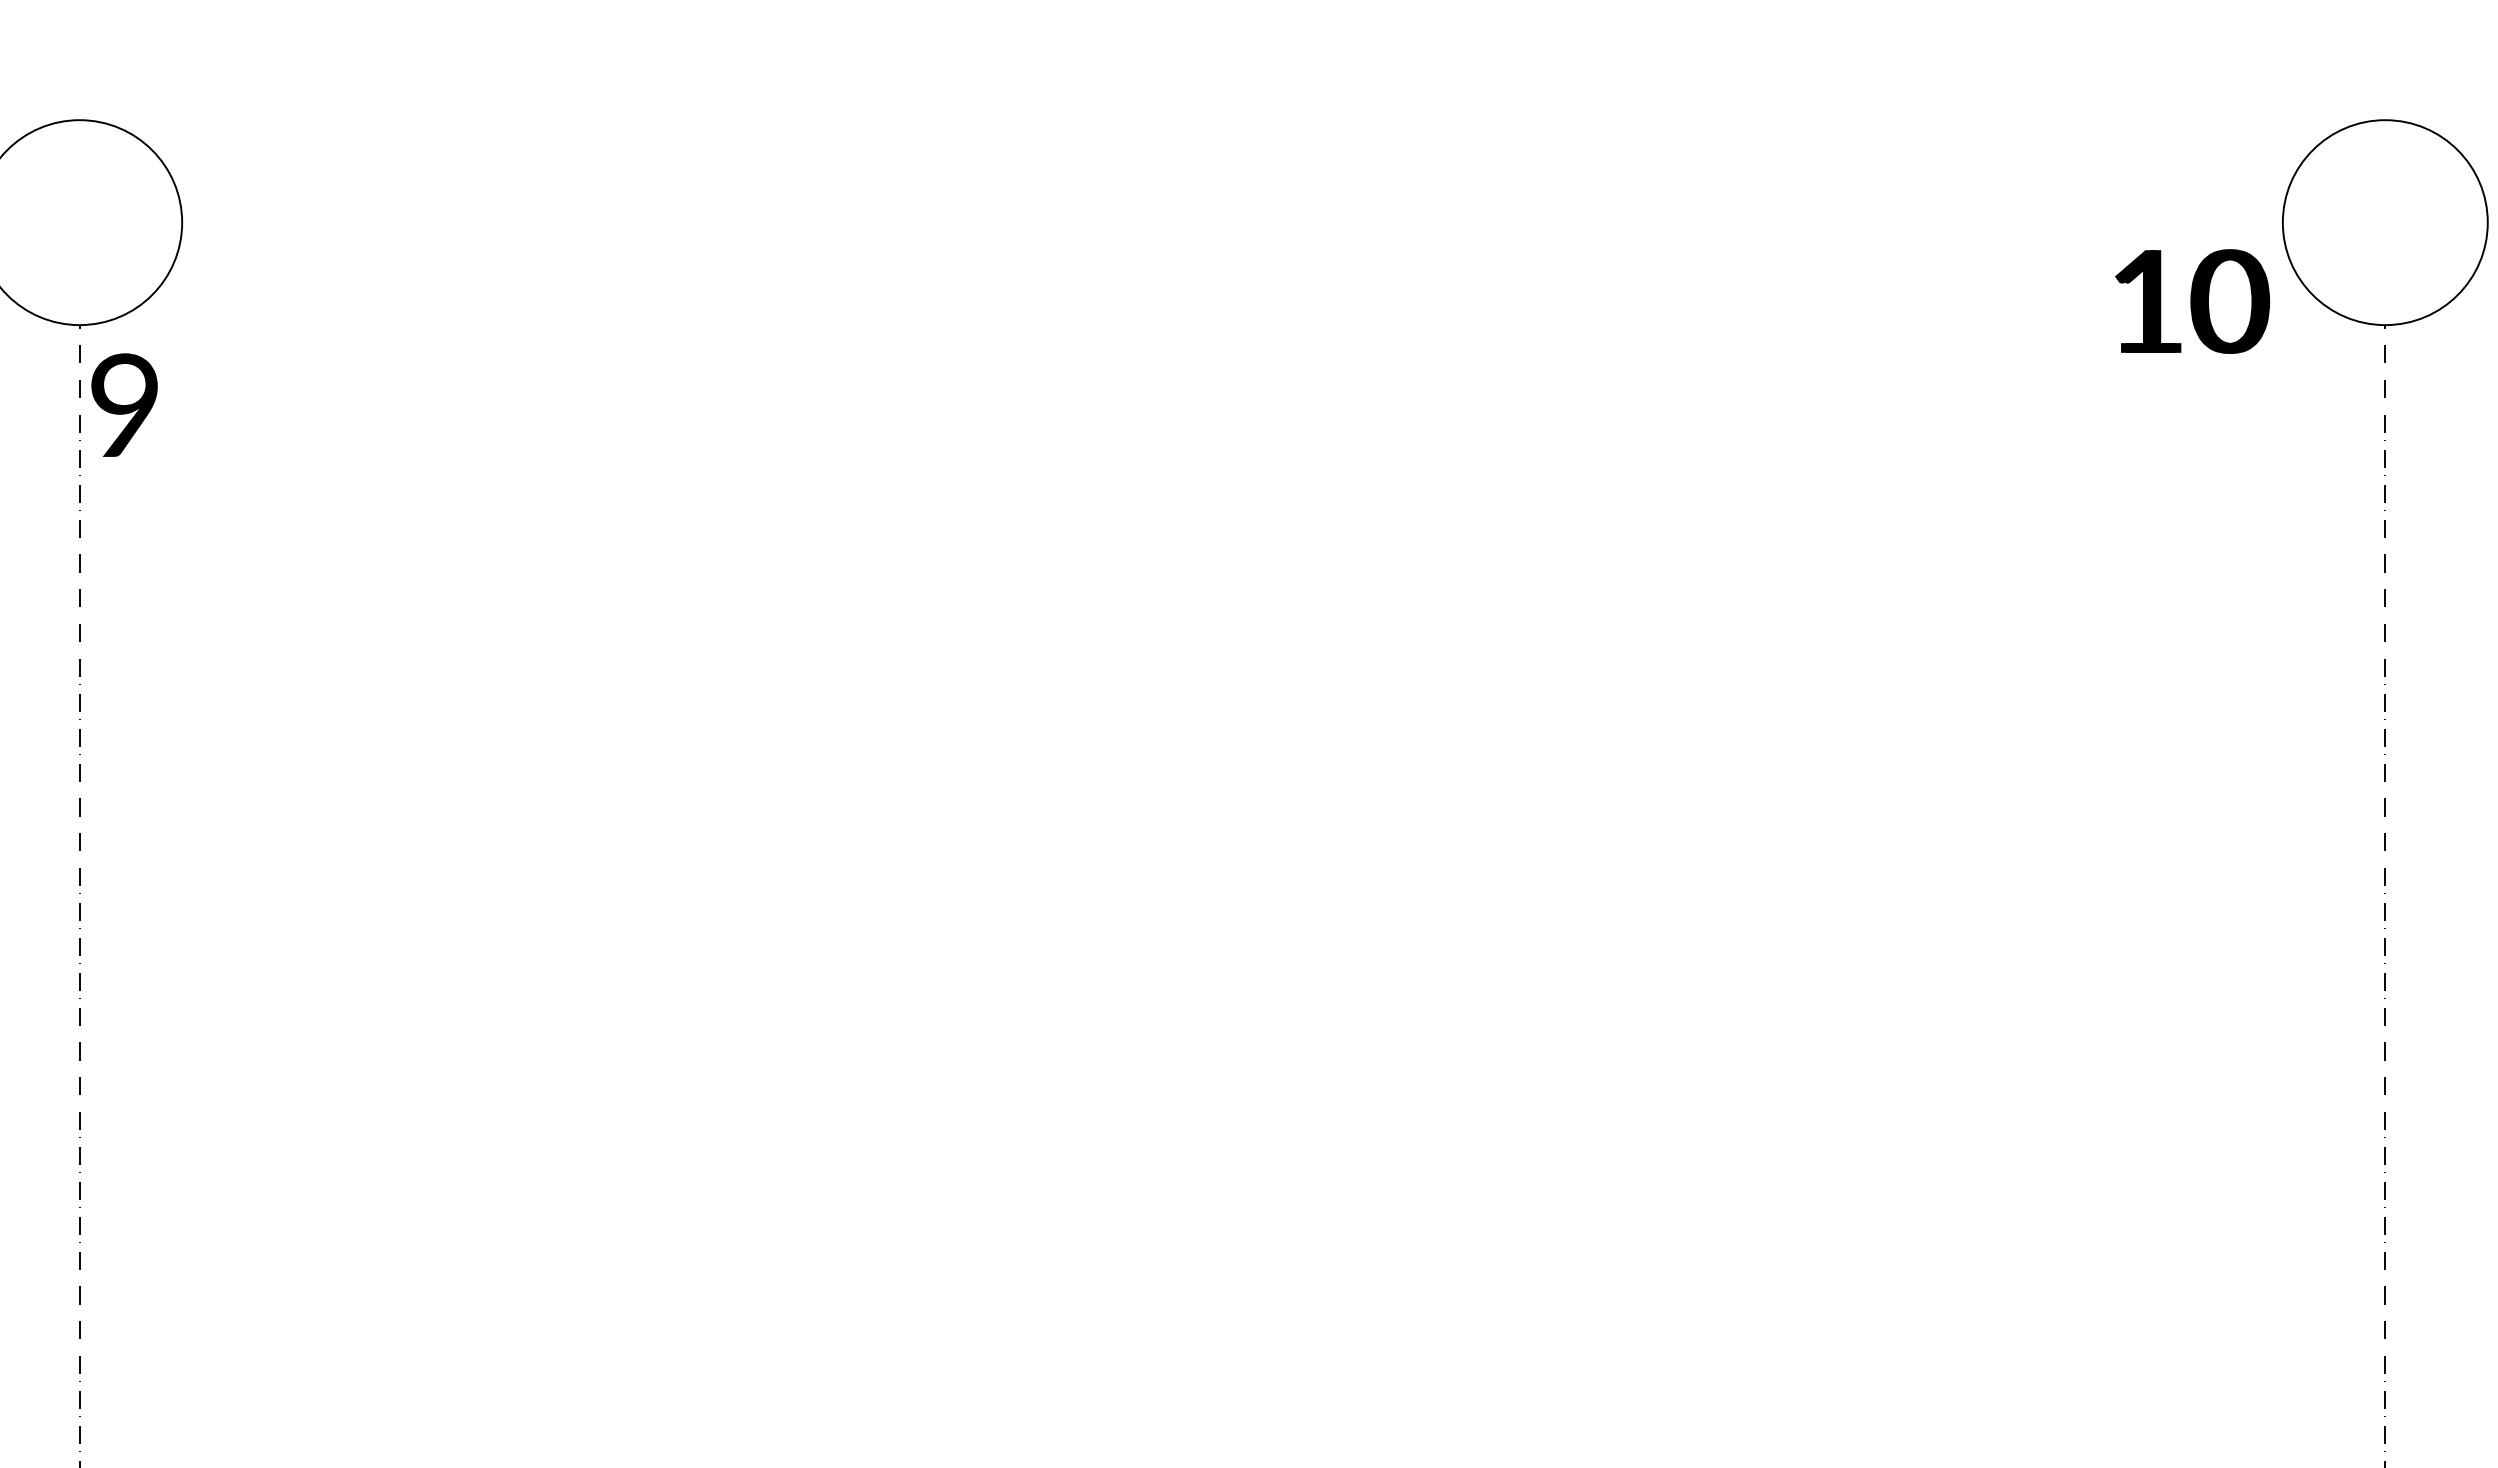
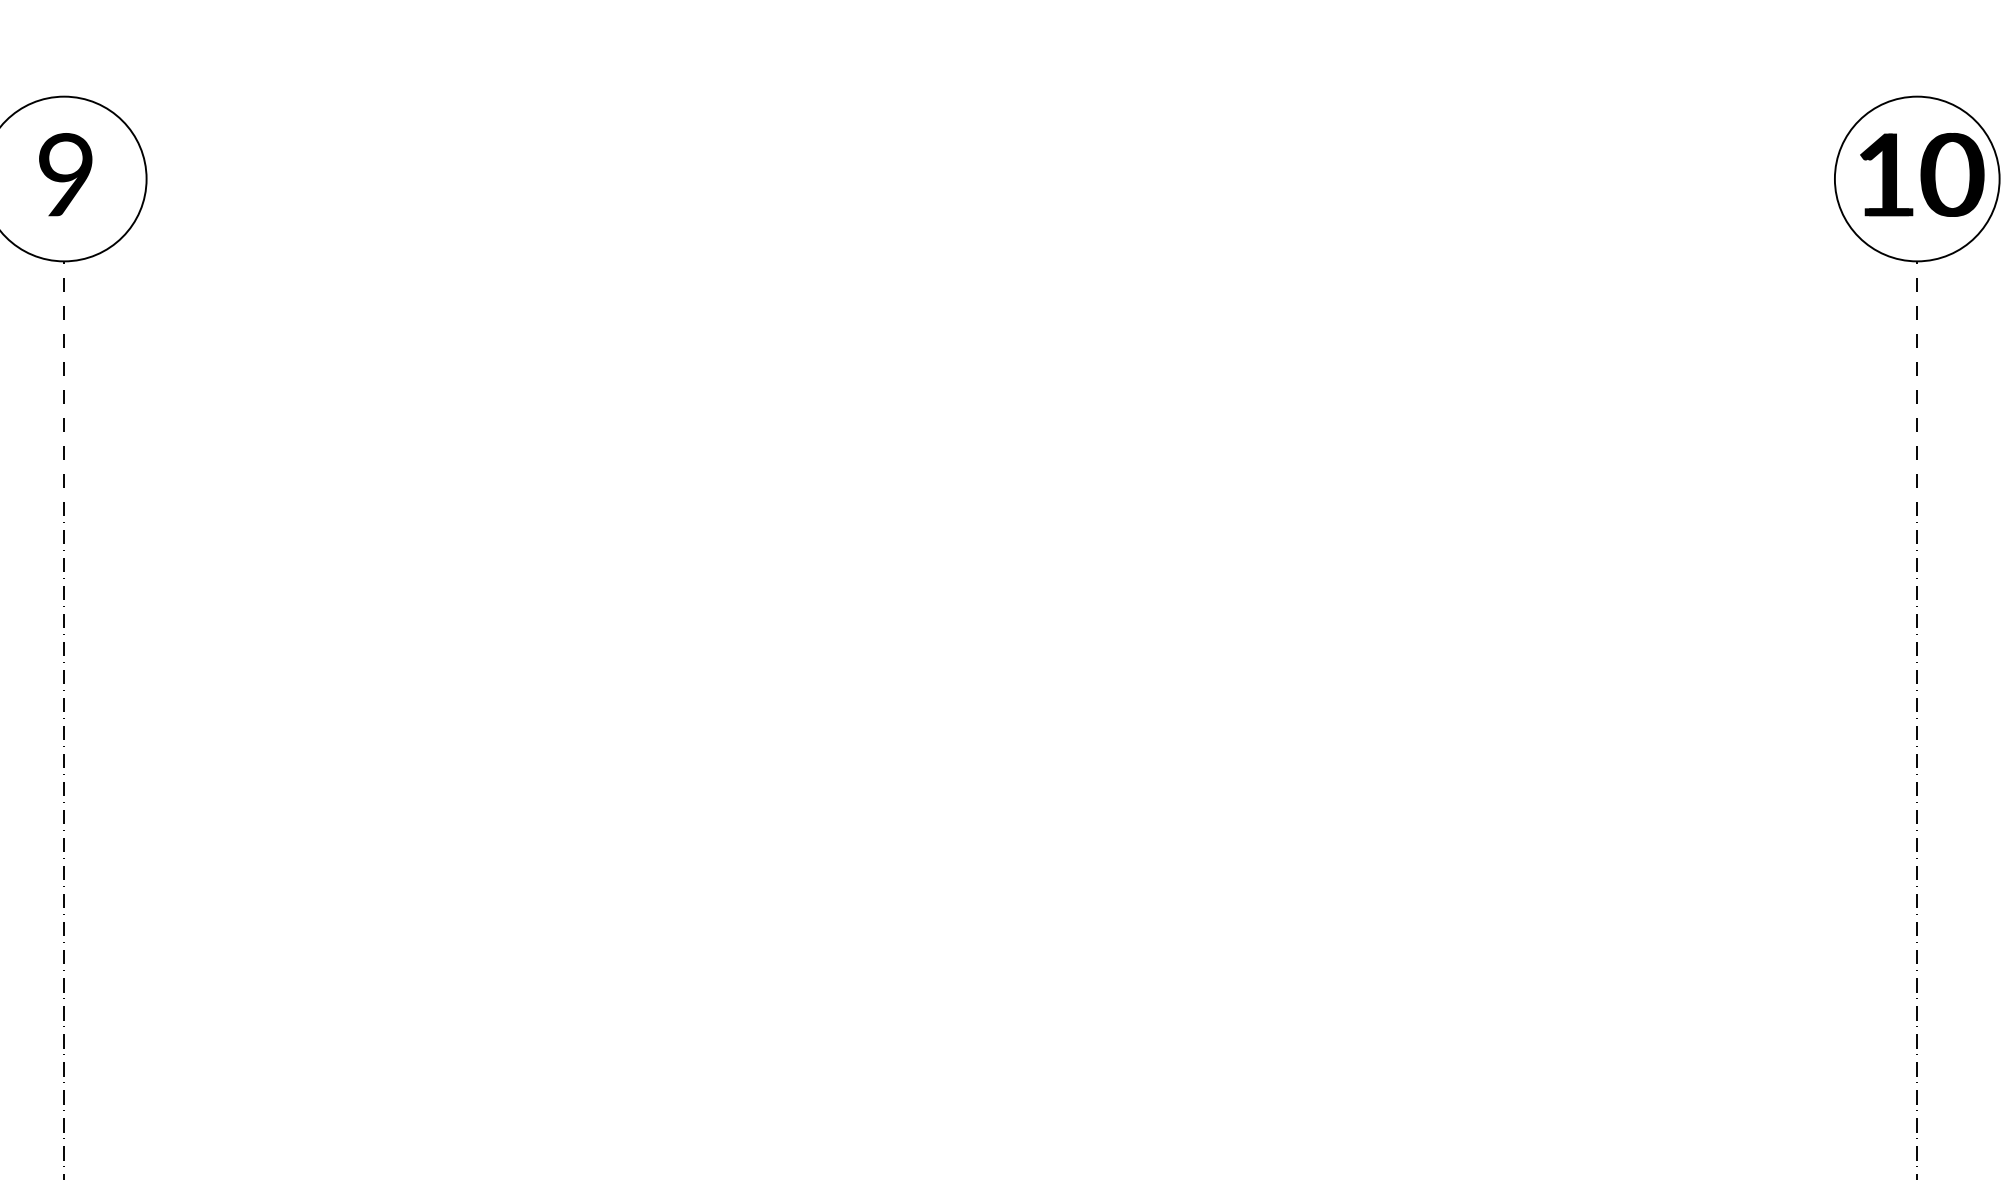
text: (2192, 301) -> (1922, 174), moved
text: (124, 404) -> (65, 174), moved

